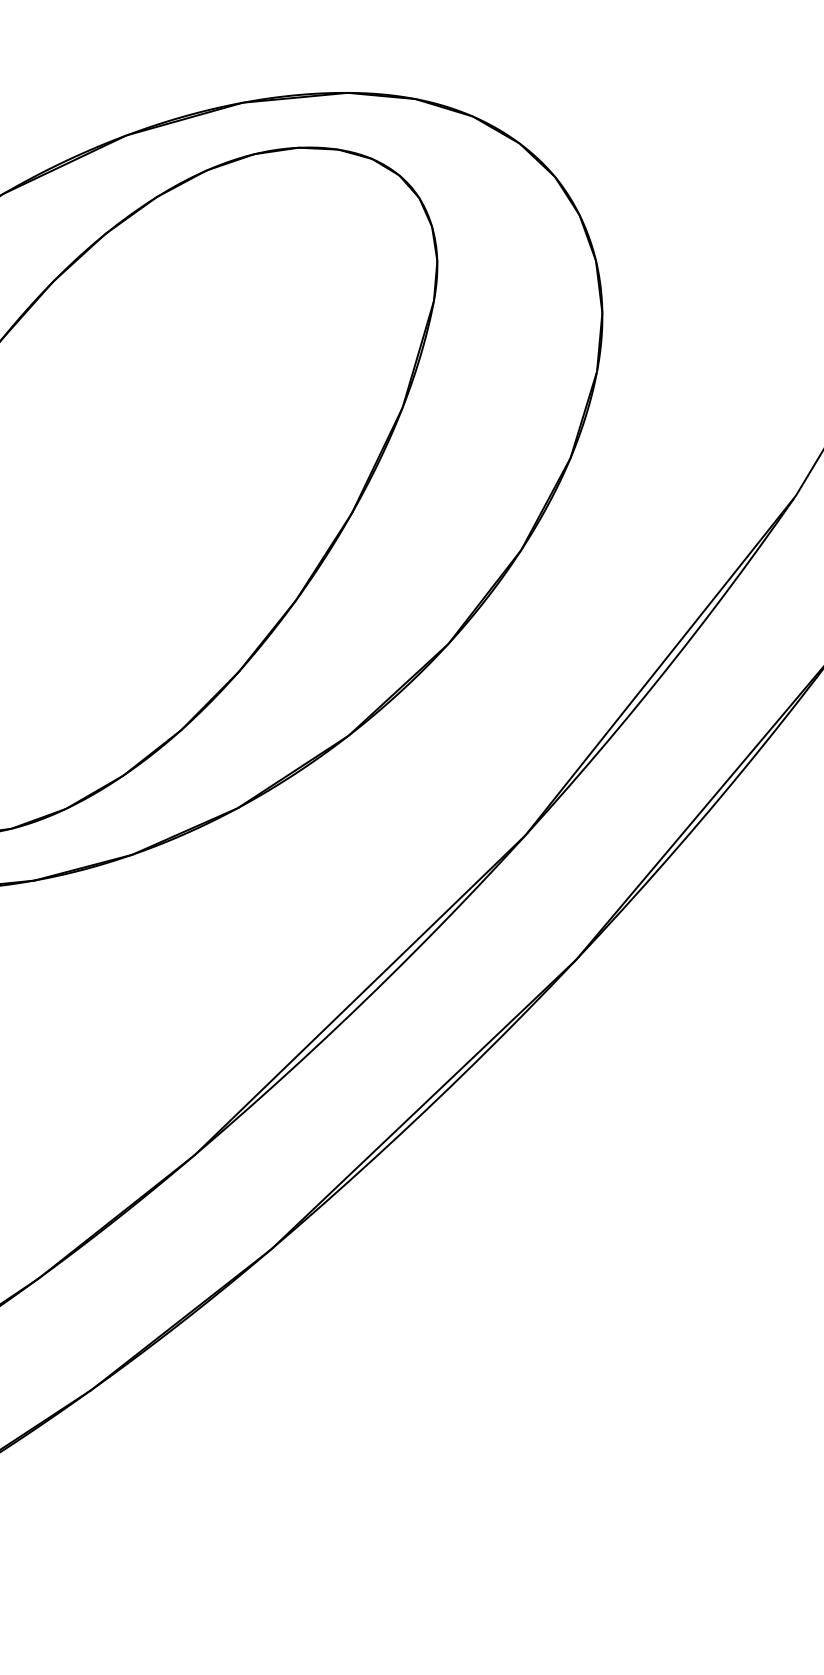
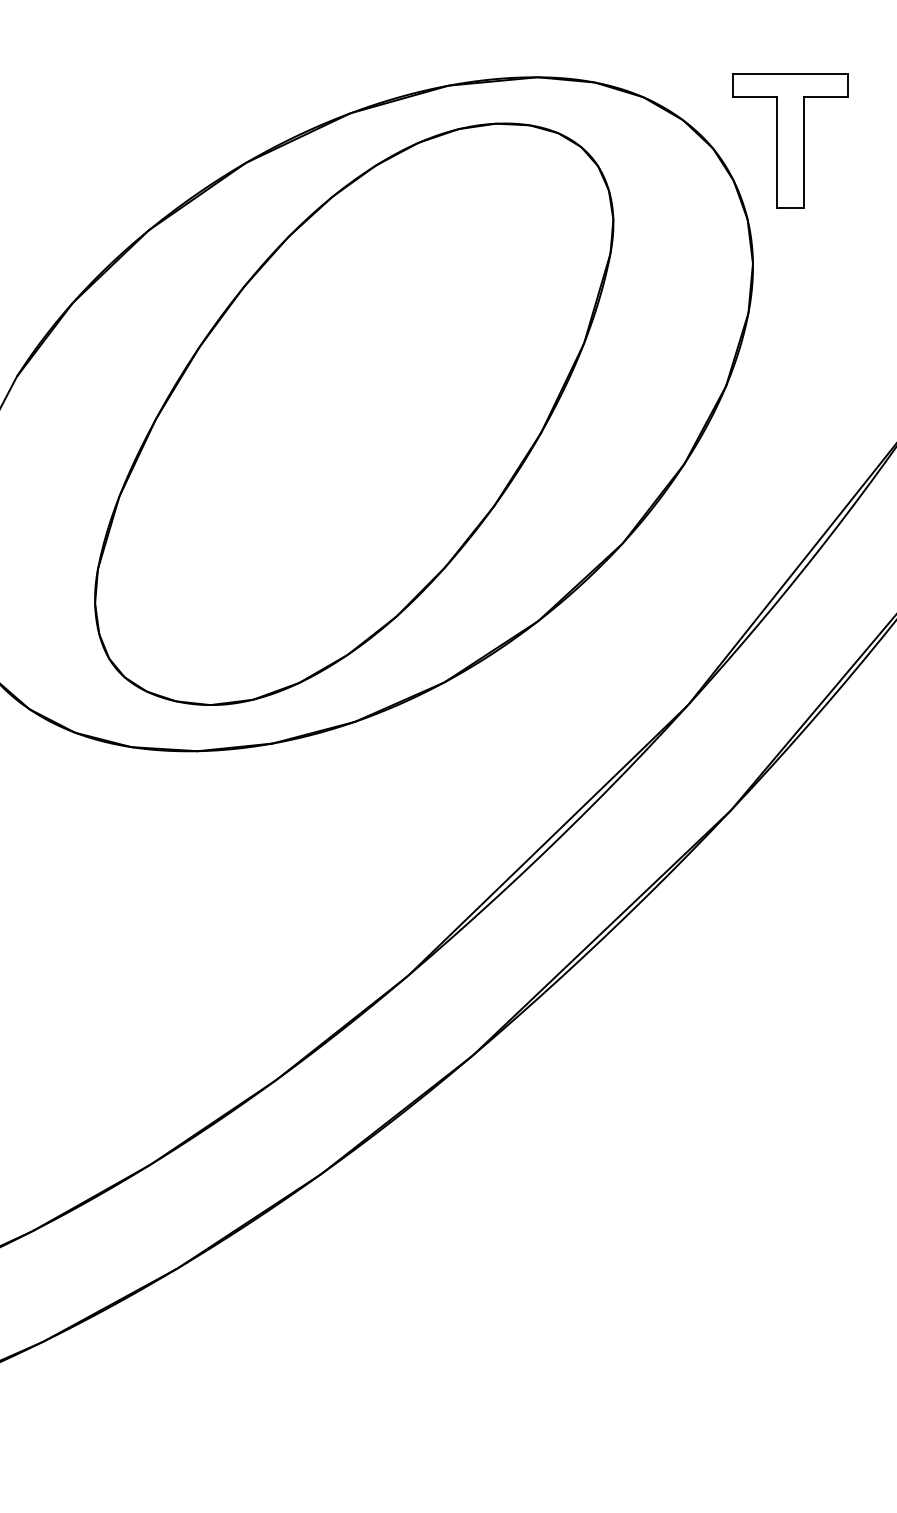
part: (646, 167) -> (790, 140), added

